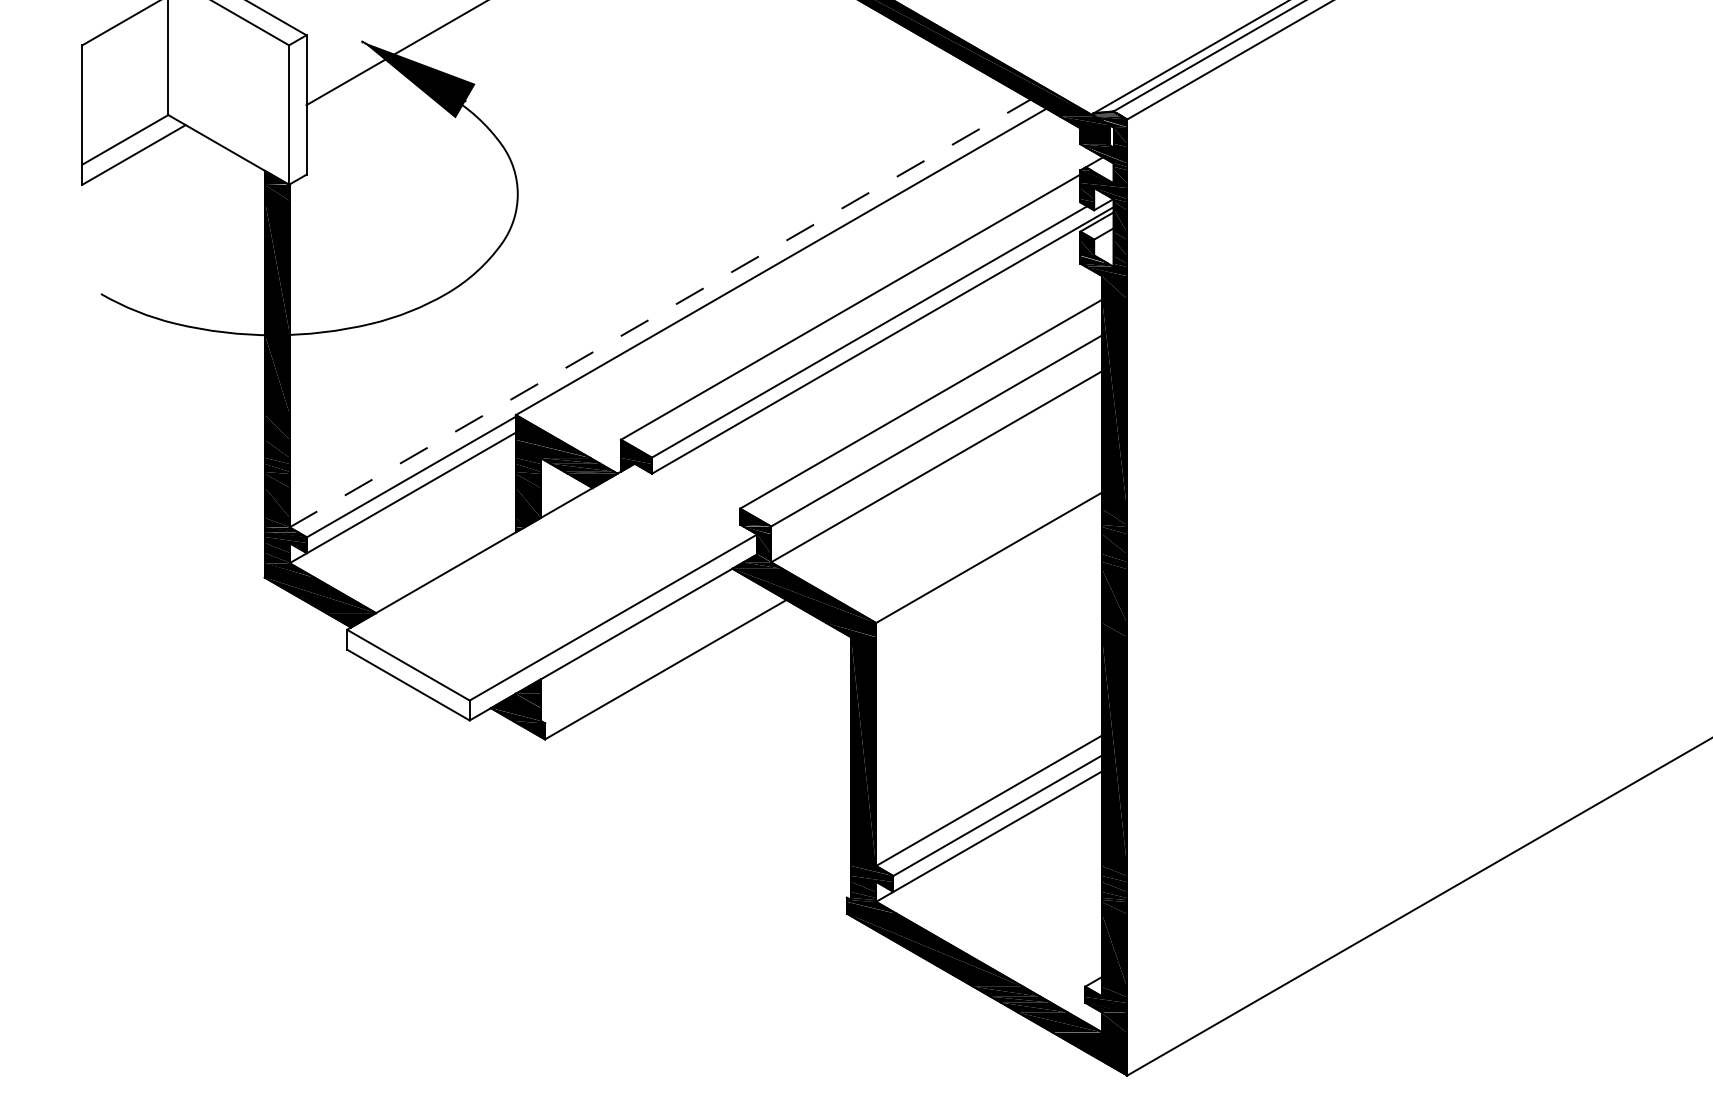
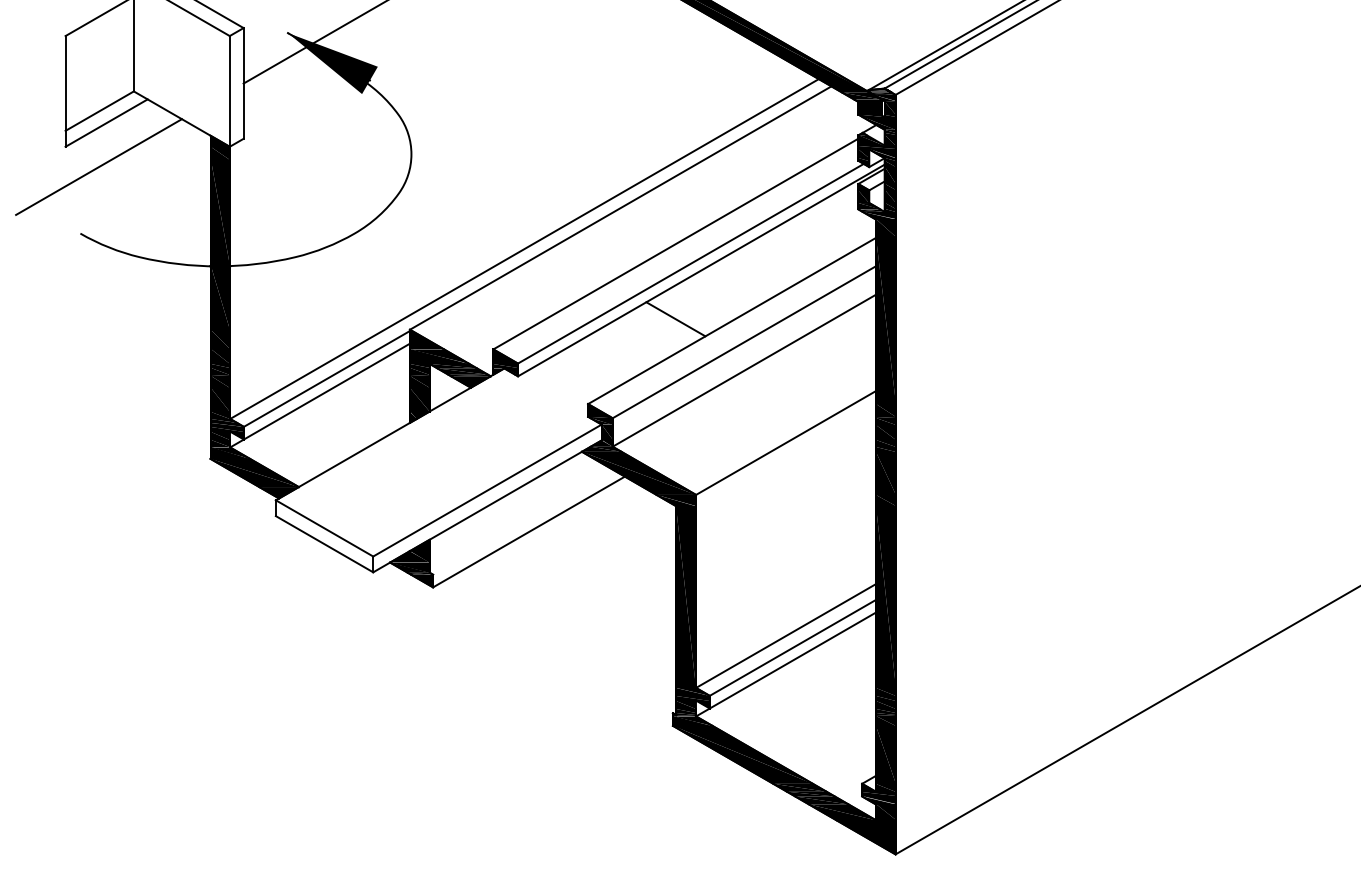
line: (123, 209) -> (98, 166), added
line: (660, 314) -> (524, 249), dashed -> solid
line: (850, 402) -> (675, 319), added

